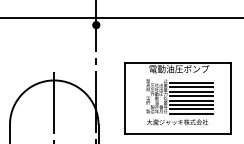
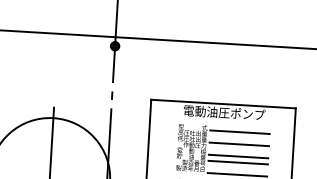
line: (191, 87) -> (239, 138), removed
line: (191, 96) -> (238, 151), removed
line: (191, 109) -> (237, 168), removed

